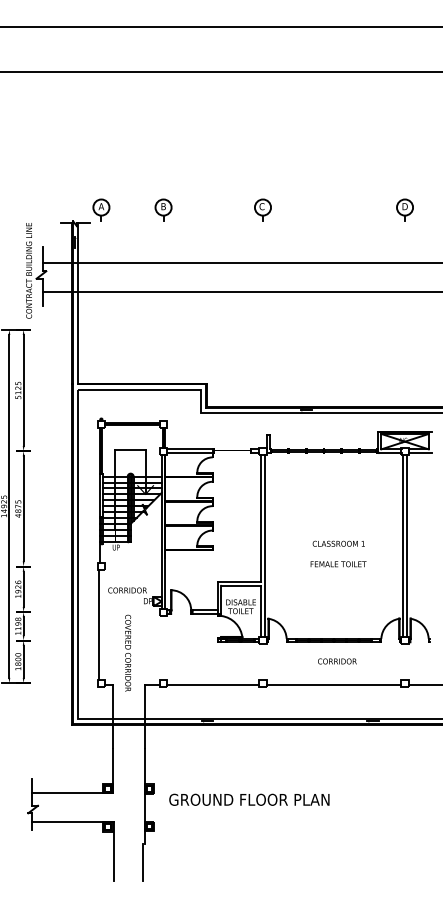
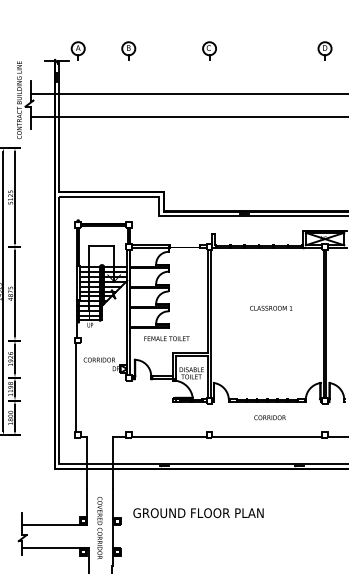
text: (338, 543) -> (270, 308), moved
text: (338, 564) -> (166, 338), moved
text: (128, 652) -> (100, 527), moved
text: (249, 799) -> (198, 512), moved

